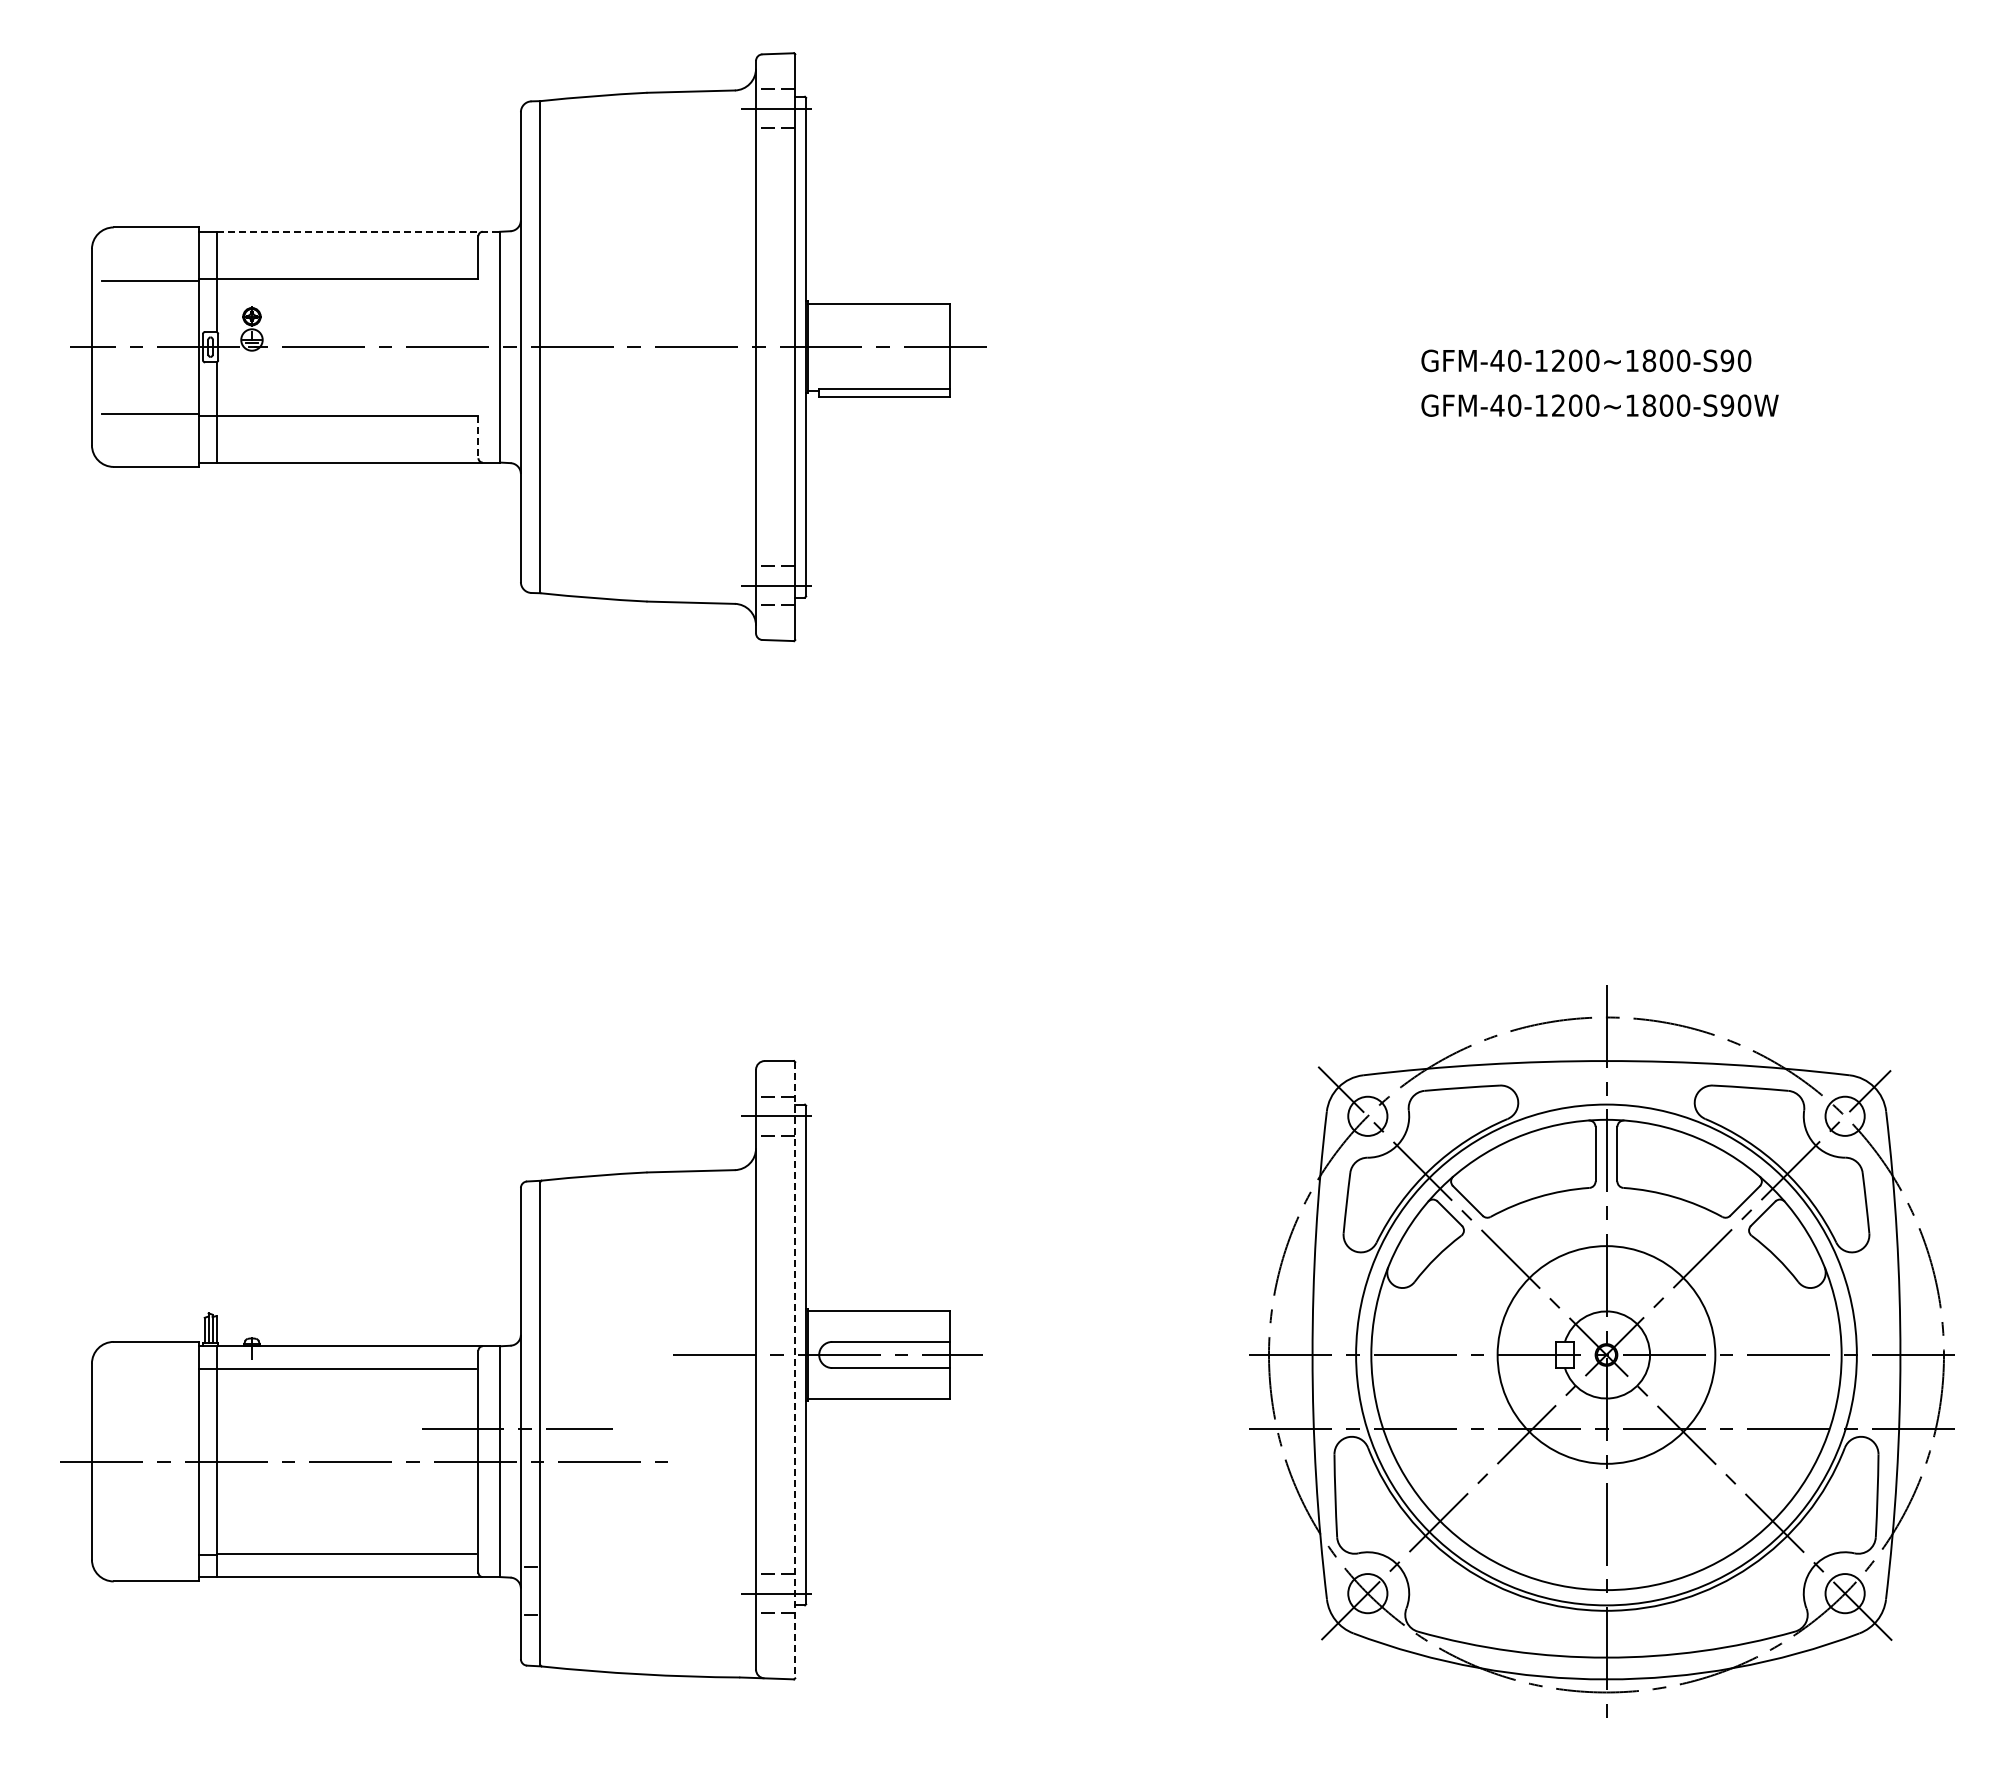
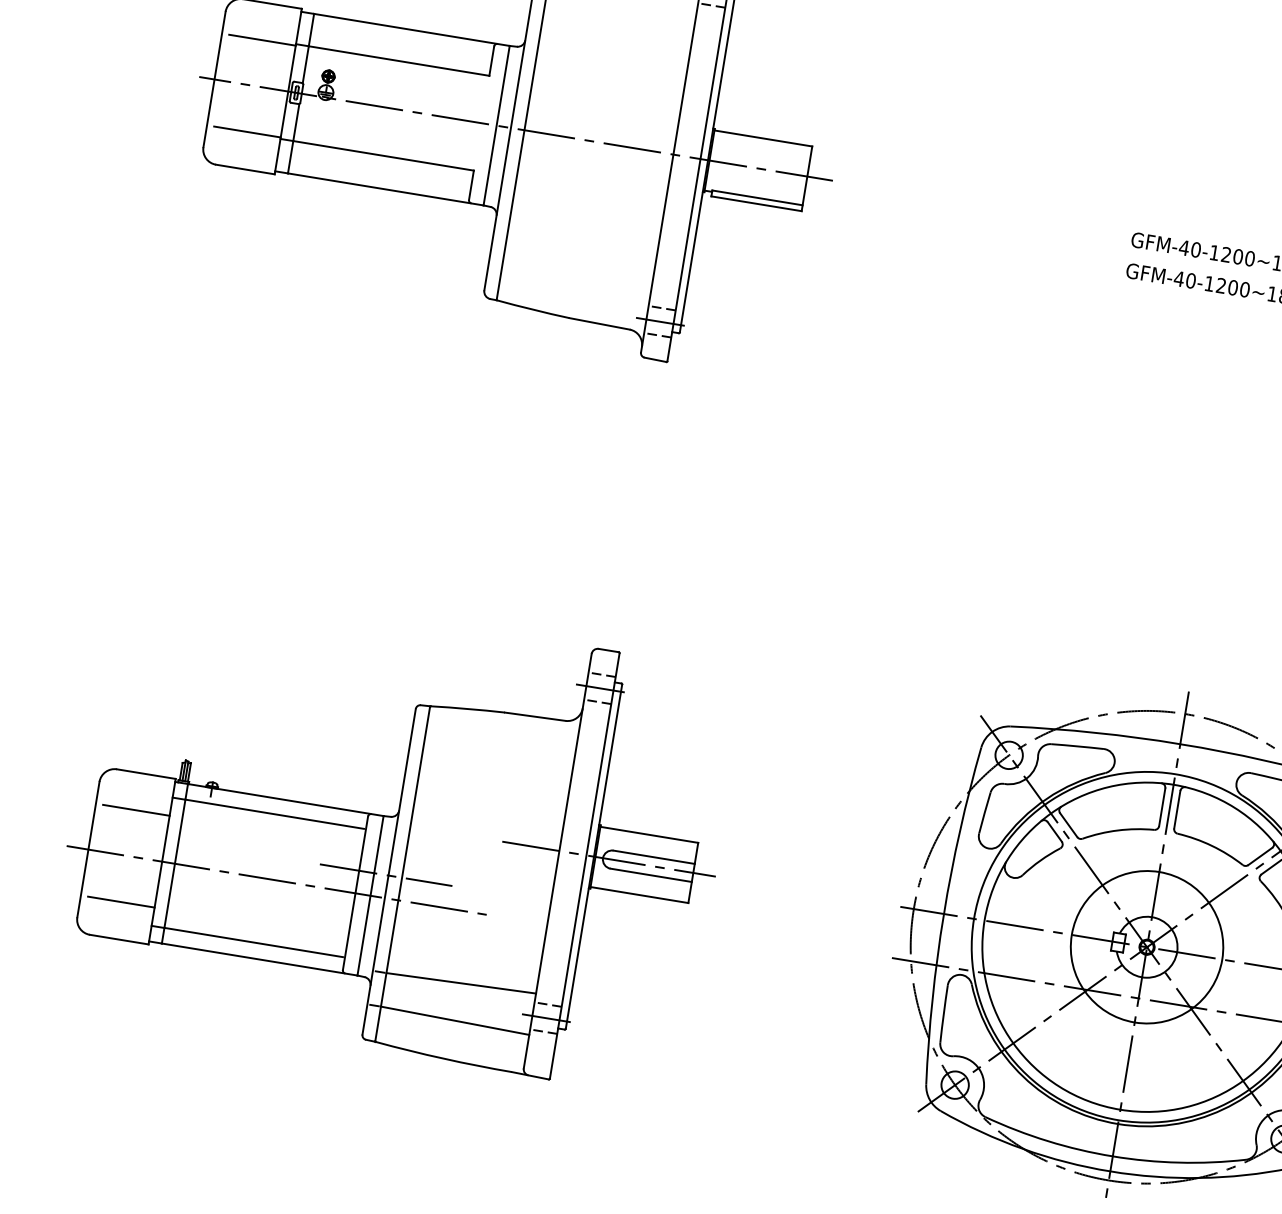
line: (358, 231) -> (411, 29), dashed -> solid
line: (478, 437) -> (471, 185), dashed -> solid
line: (795, 1370) -> (584, 866), dashed -> solid
line: (150, 1395) -> (136, 810), added
line: (150, 1528) -> (121, 902), added
line: (648, 1563) -> (461, 982), added
line: (648, 1618) -> (455, 1020), added

